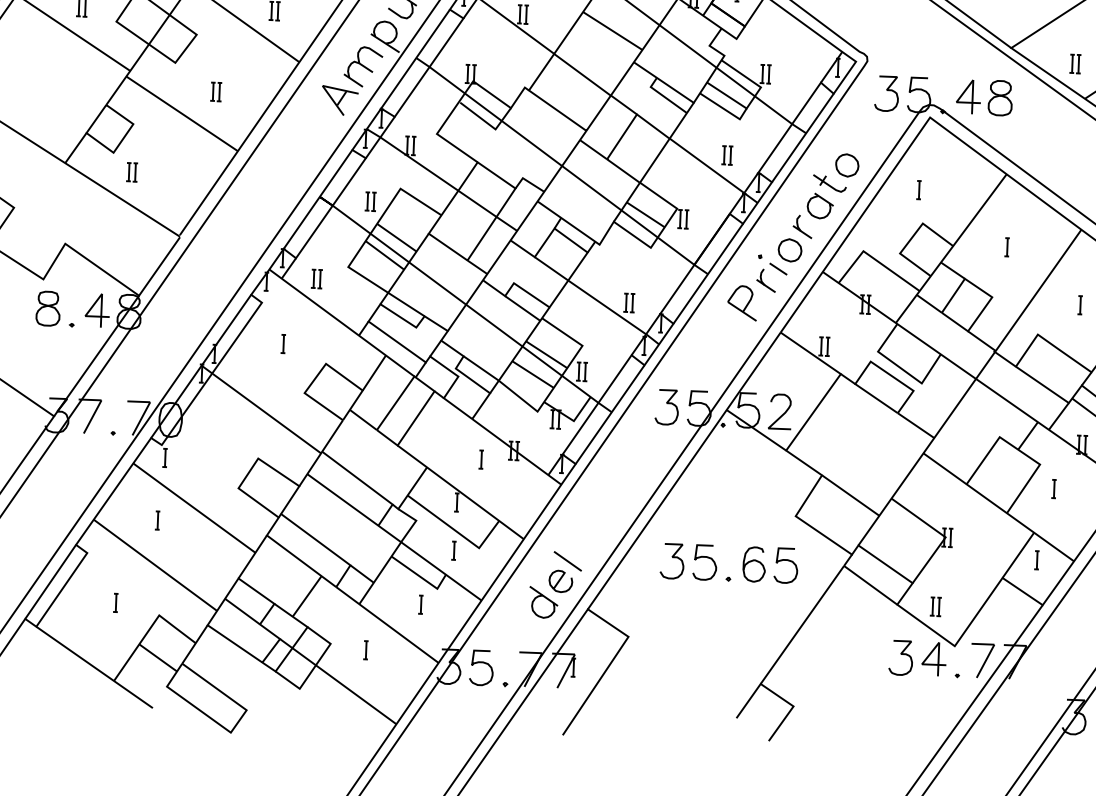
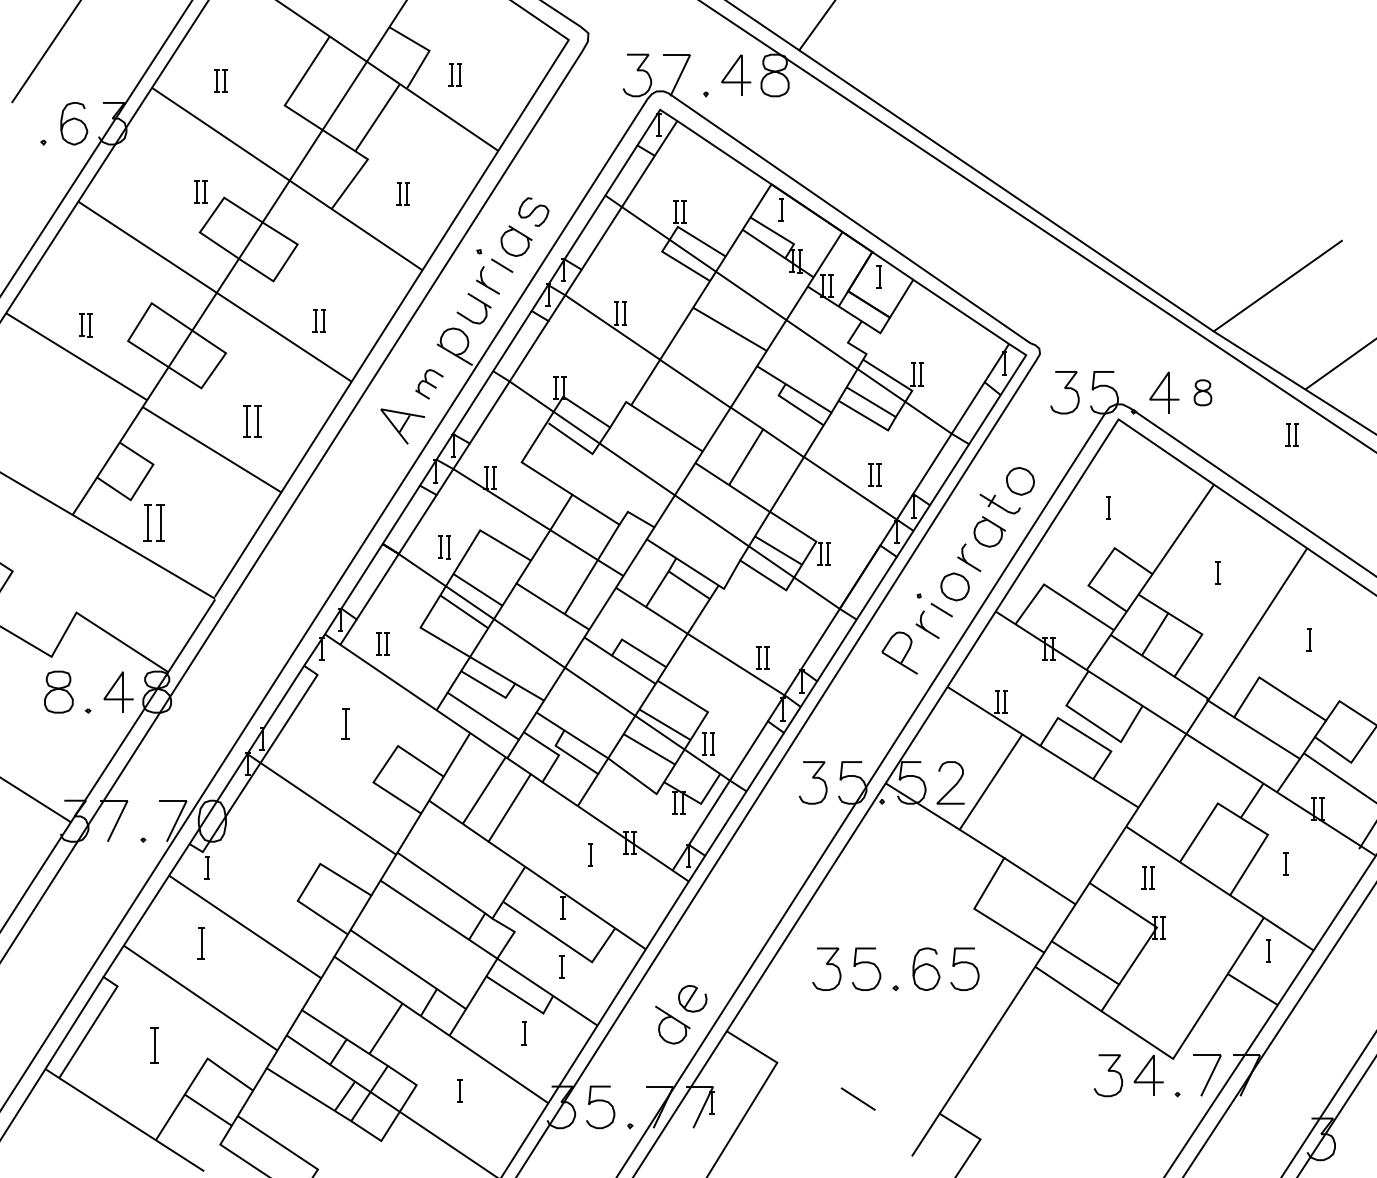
part: (1074, 63) -> (1291, 434), moved
part: (363, 66) -> (429, 384), size x0.6
part: (215, 91) -> (251, 421), size x1.4
part: (1000, 98) -> (1202, 392), size x0.6
part: (131, 171) -> (153, 522), size x1.6
part: (282, 343) -> (344, 723), size x1.4
part: (157, 520) -> (200, 943), size x1.4
line: (567, 560) -> (857, 1098), moved
part: (115, 602) -> (154, 1045), size x1.6
part: (935, 606) -> (1147, 877), moved

